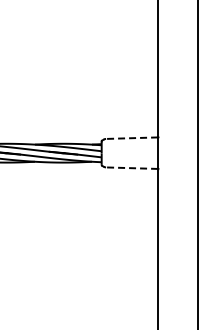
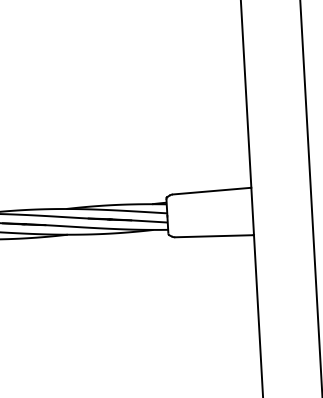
line: (132, 138) -> (212, 191), dashed -> solid
line: (132, 168) -> (214, 236), dashed -> solid

